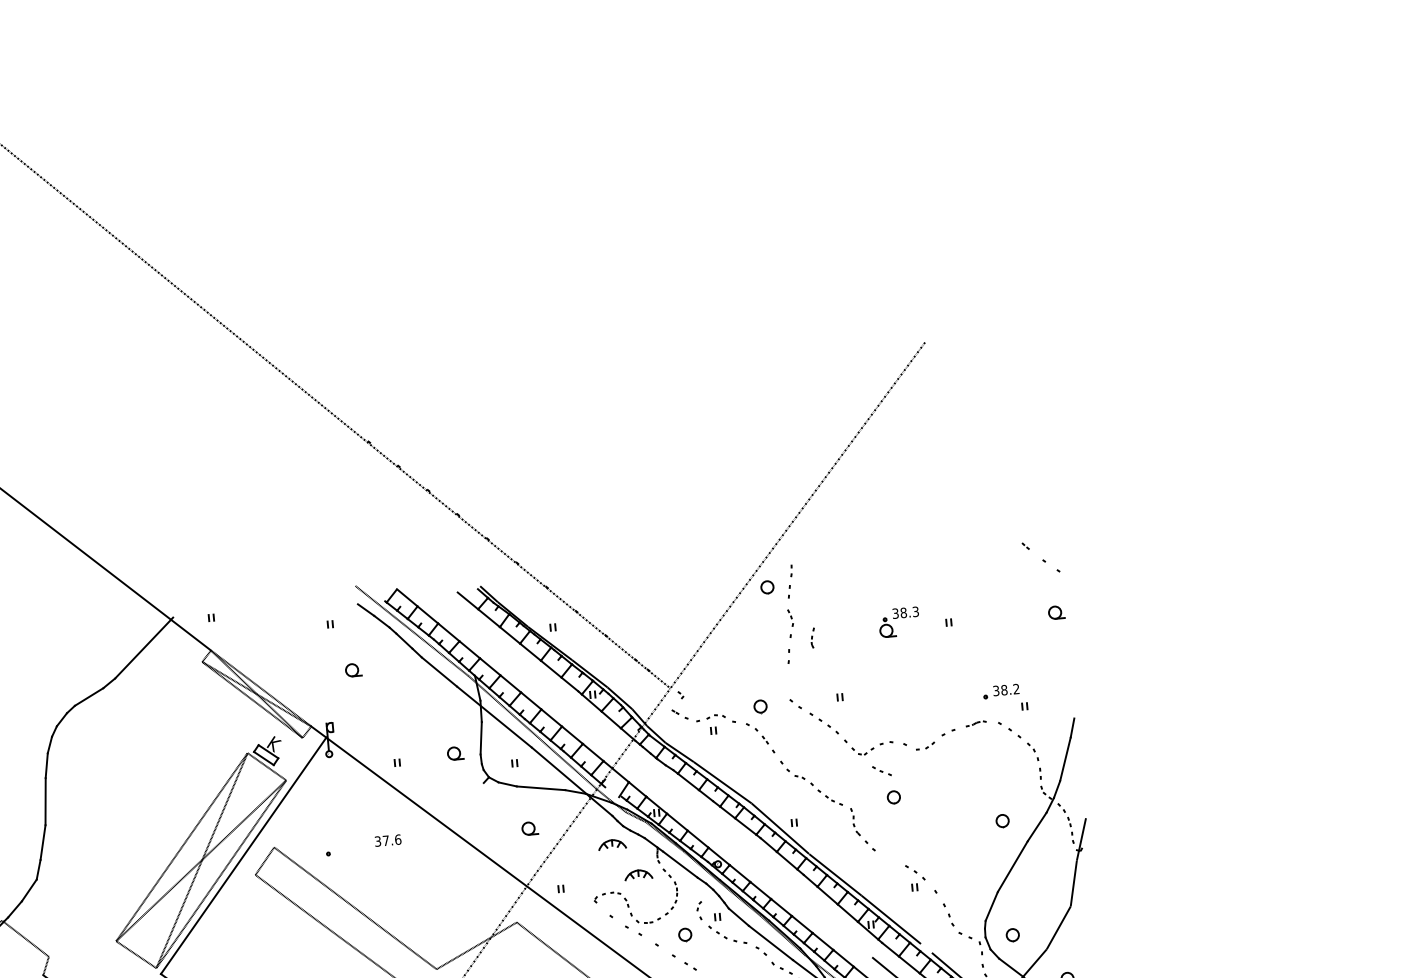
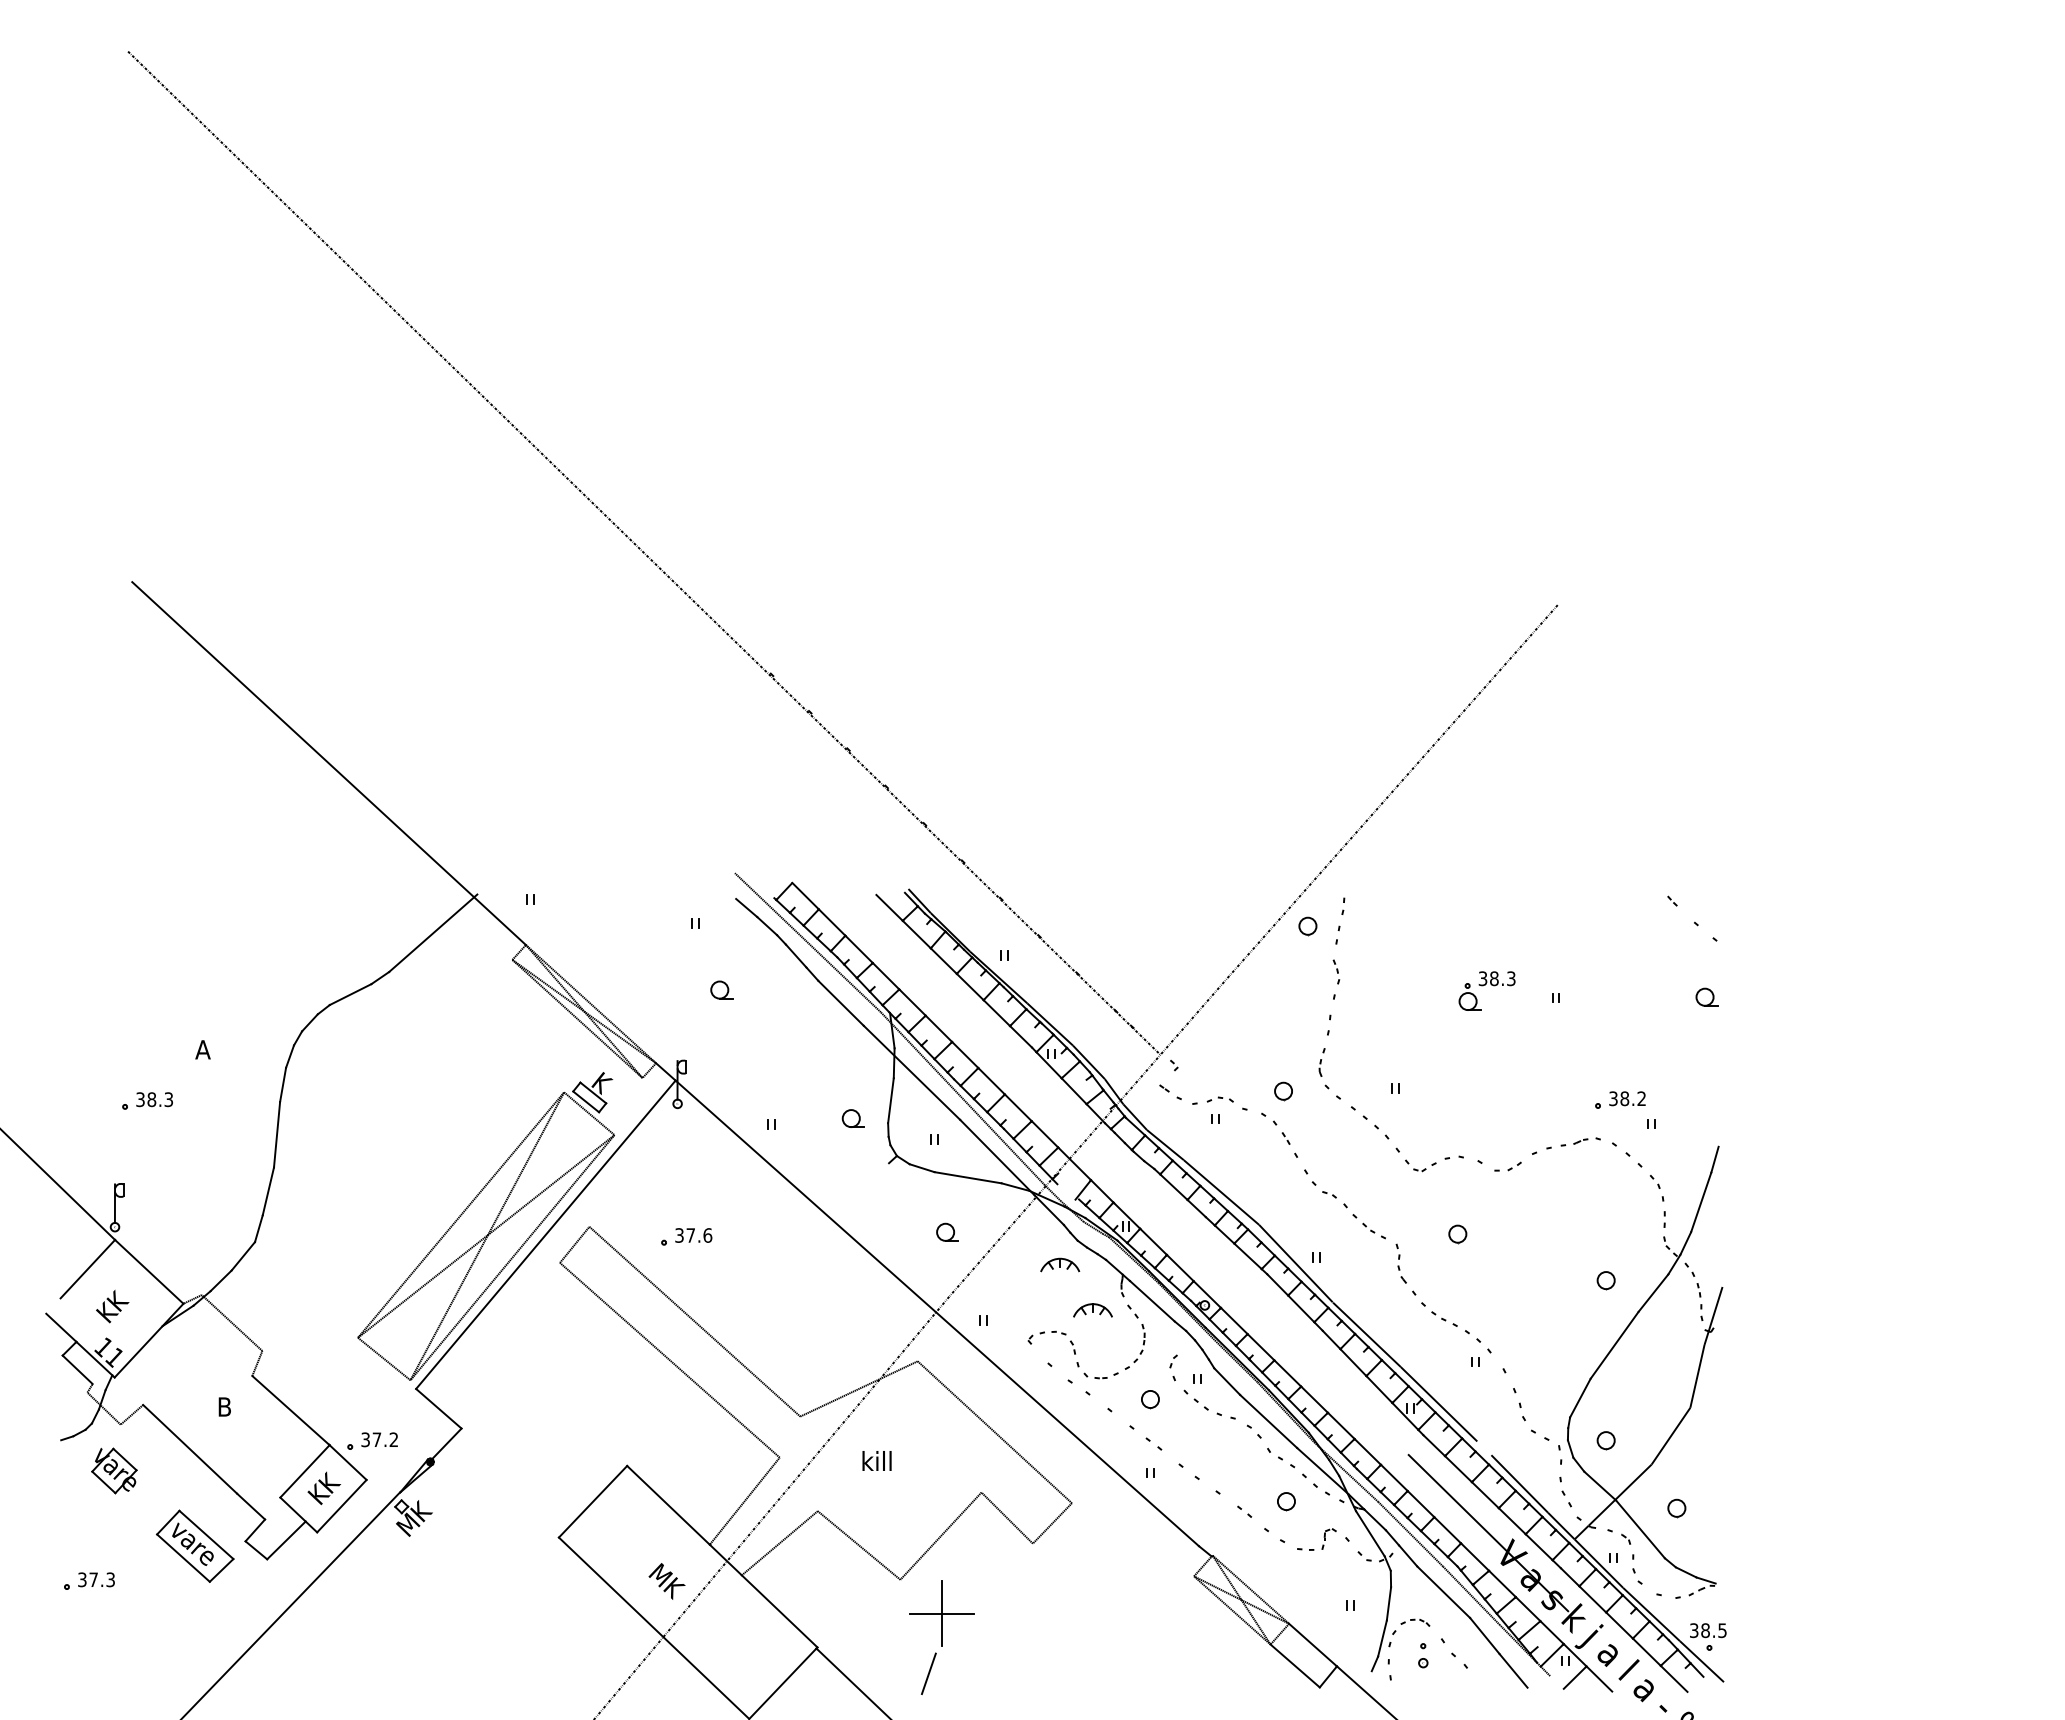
part: (812, 638) -> (1321, 1062), moved
part: (975, 723) -> (1580, 1141), size x1.43
part: (881, 770) -> (1444, 1318), moved
text: (387, 840) -> (693, 1235), moved

